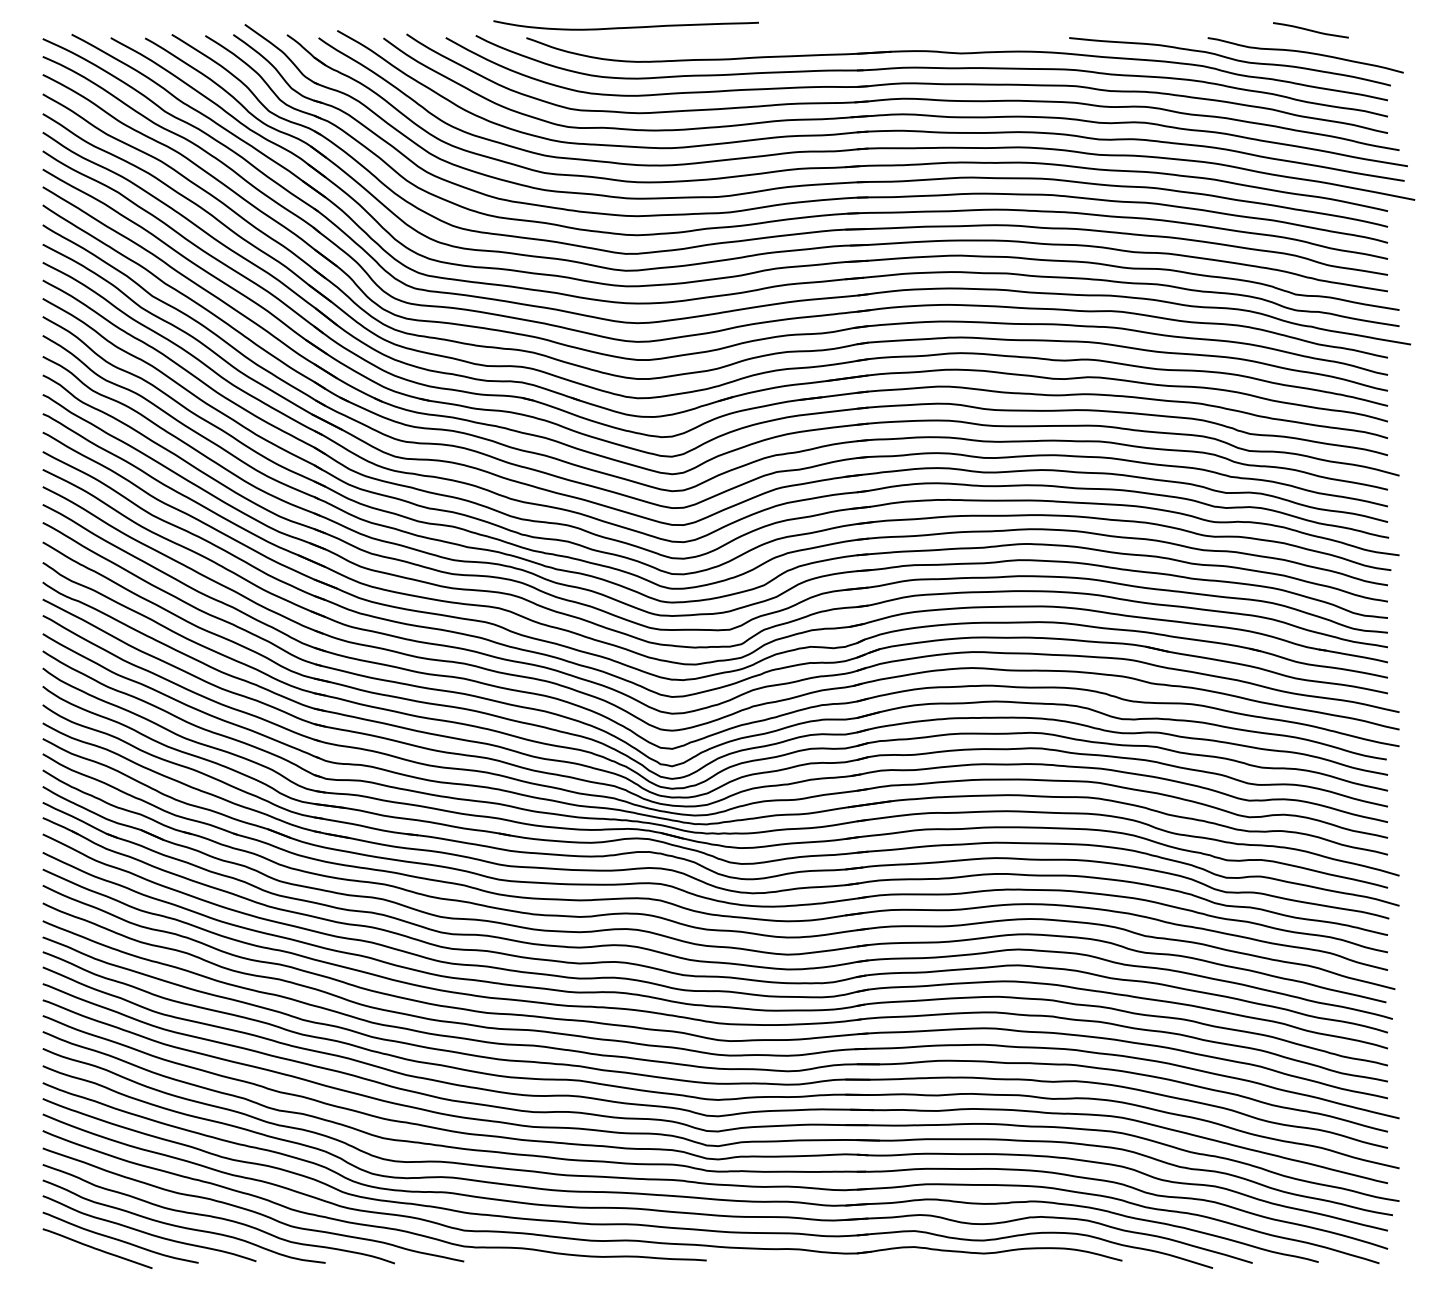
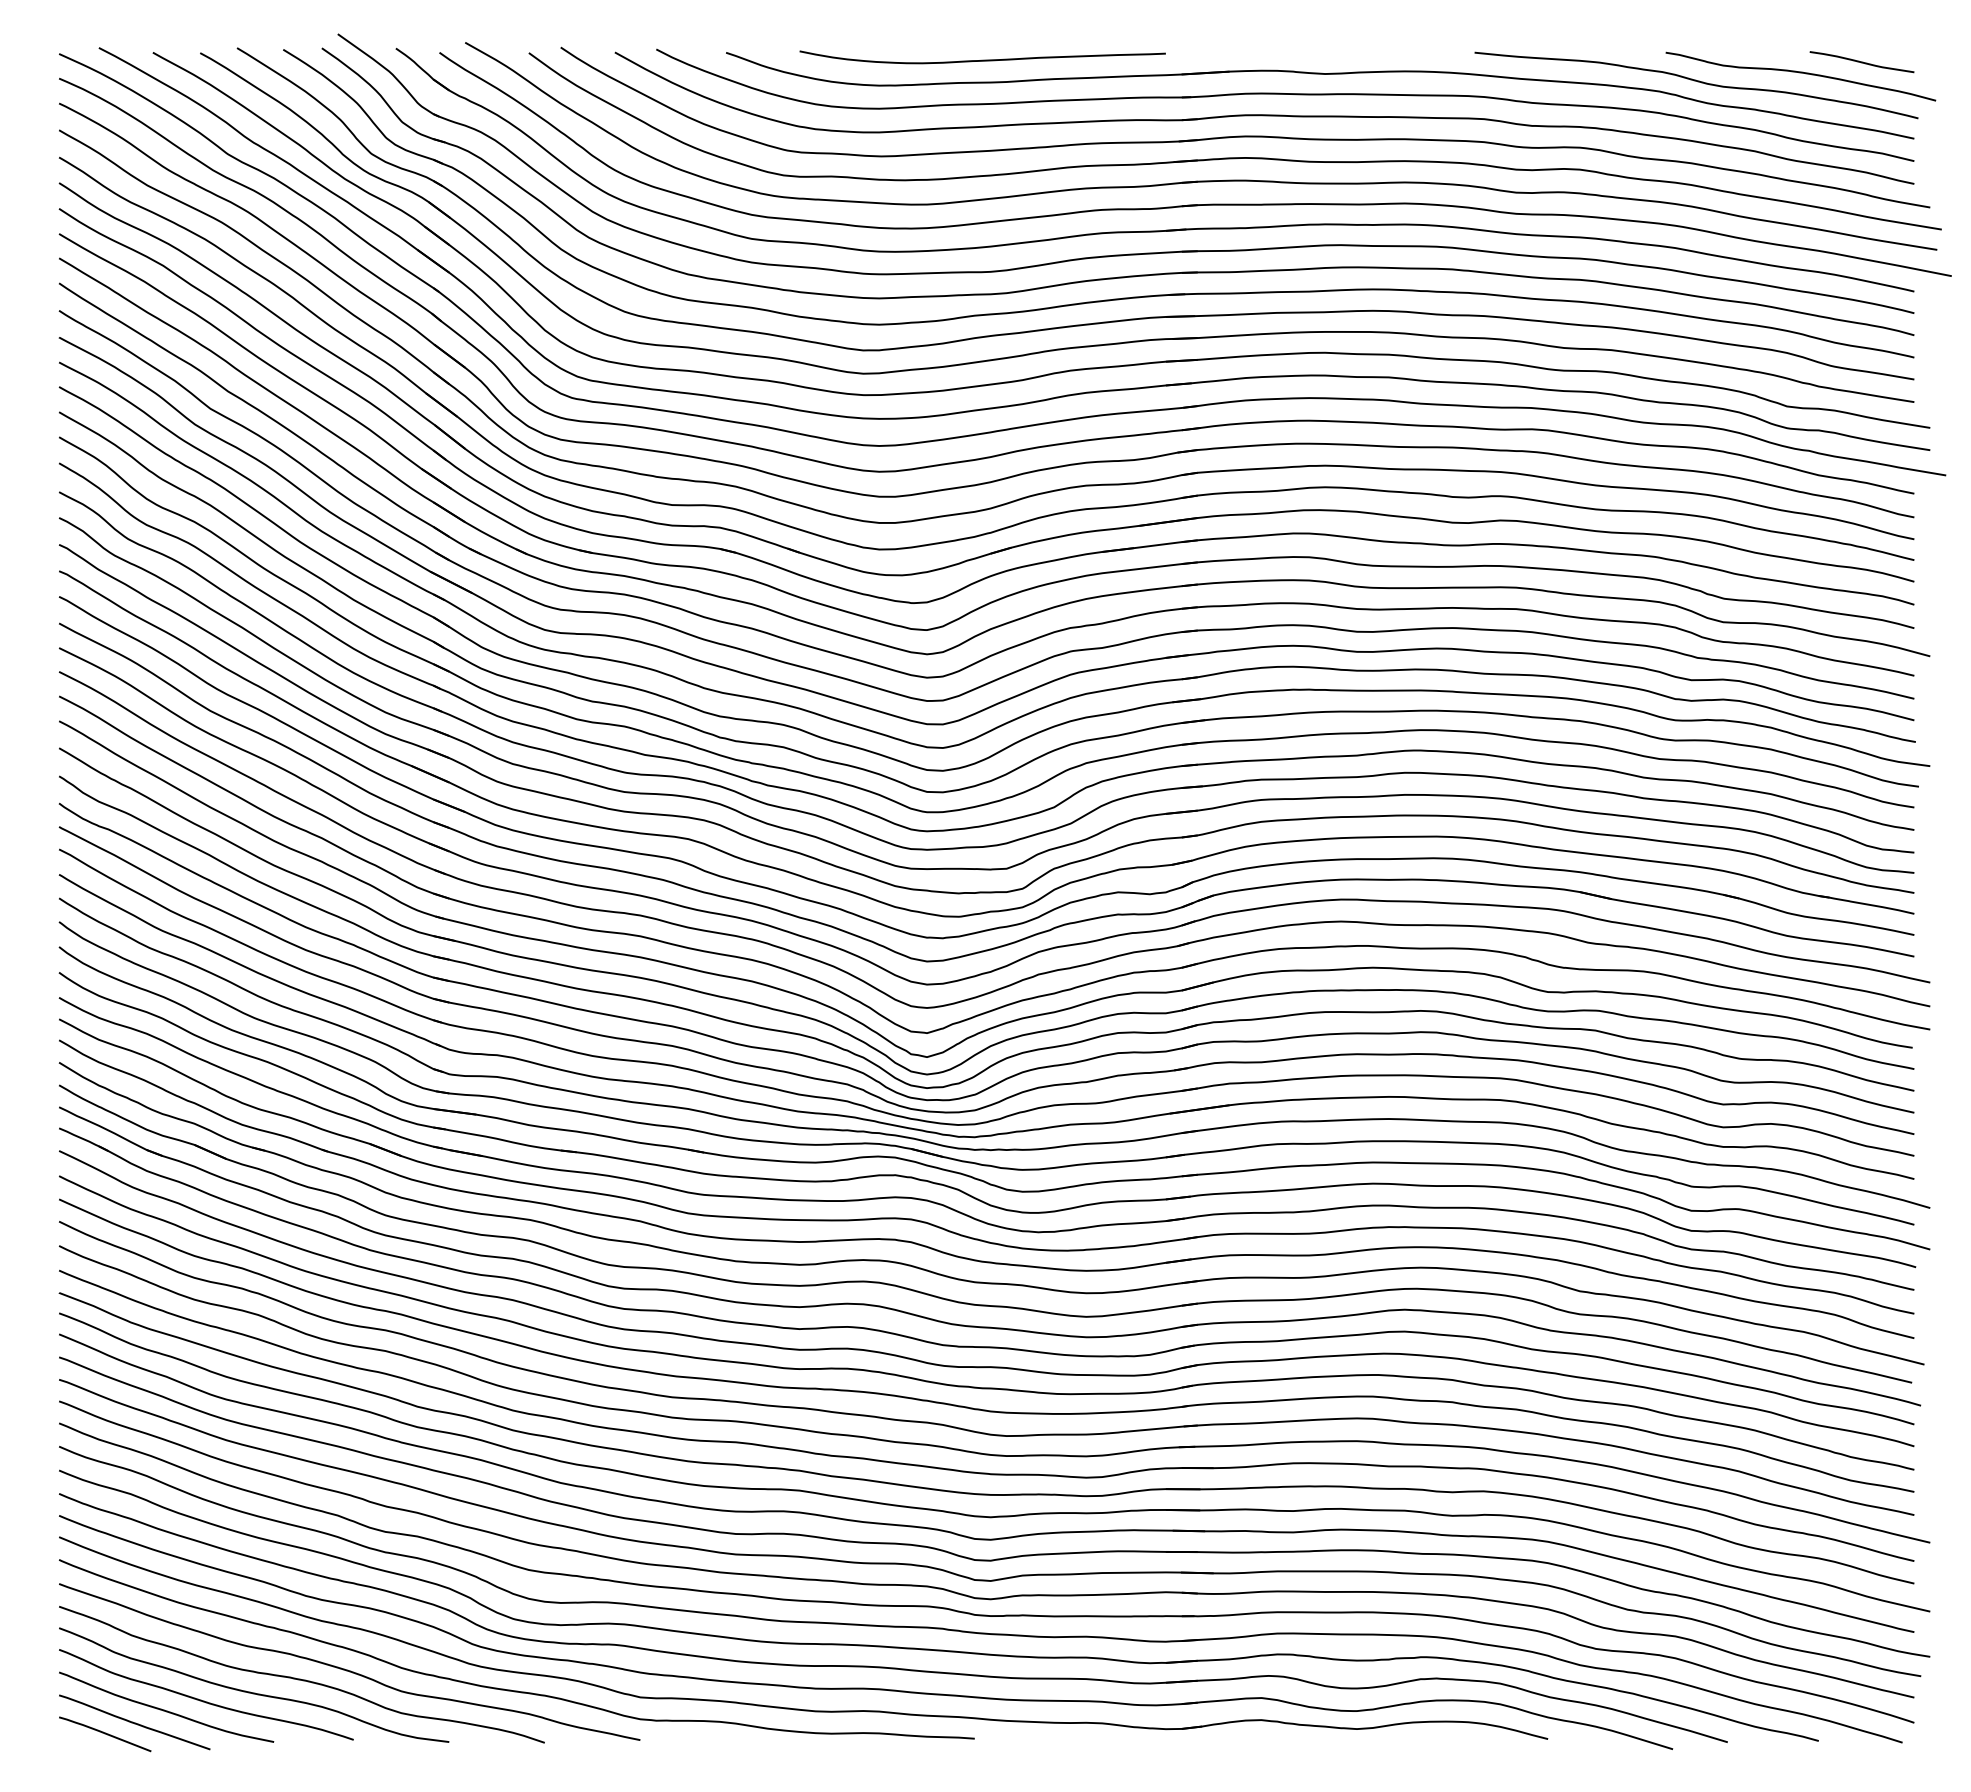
curve: (626, 27) -> (982, 59), moved
curve: (1310, 30) -> (1861, 62), moved
curve: (76, 1257) -> (105, 1734), added

